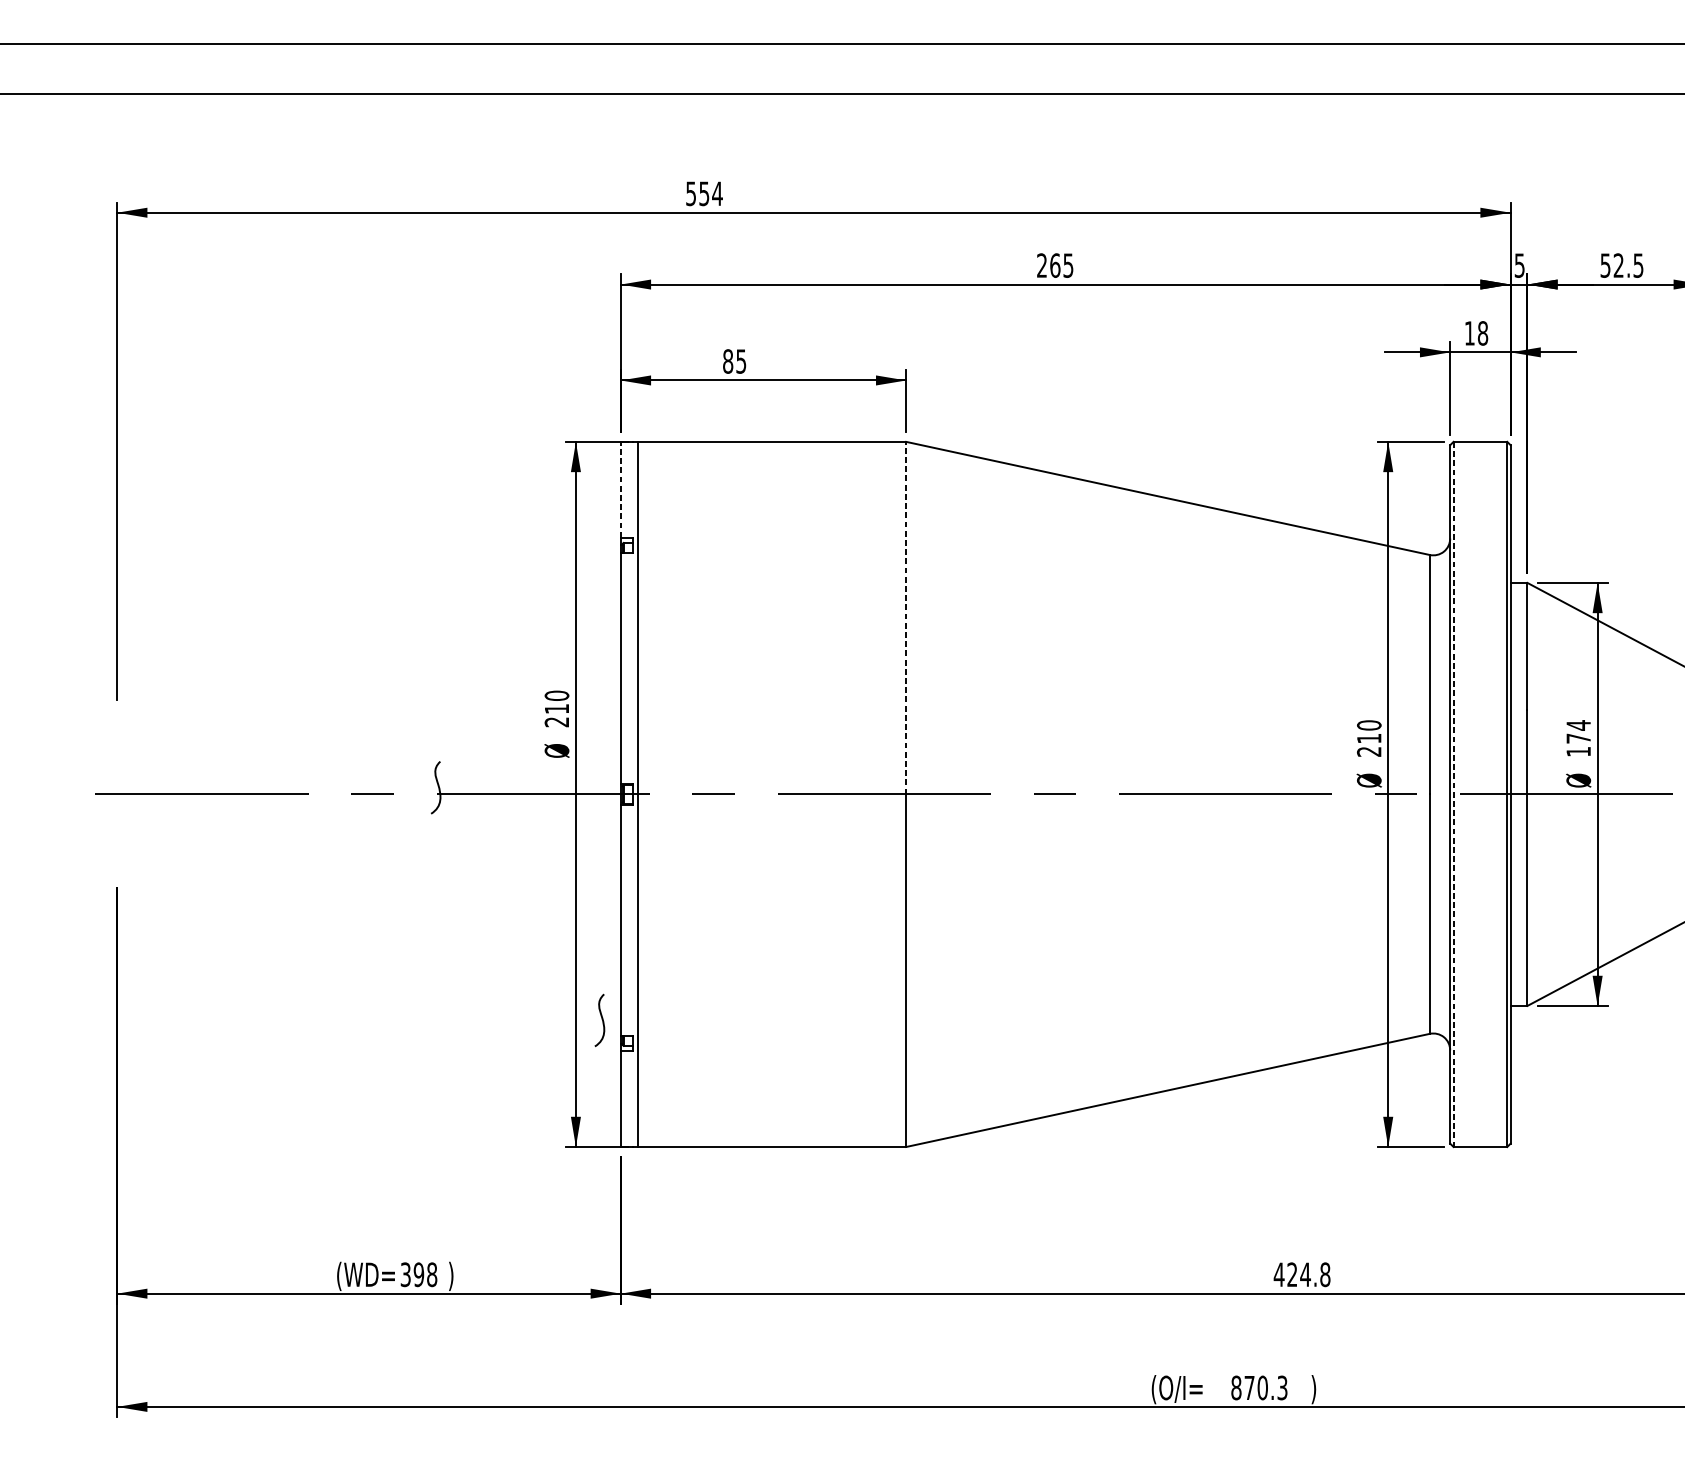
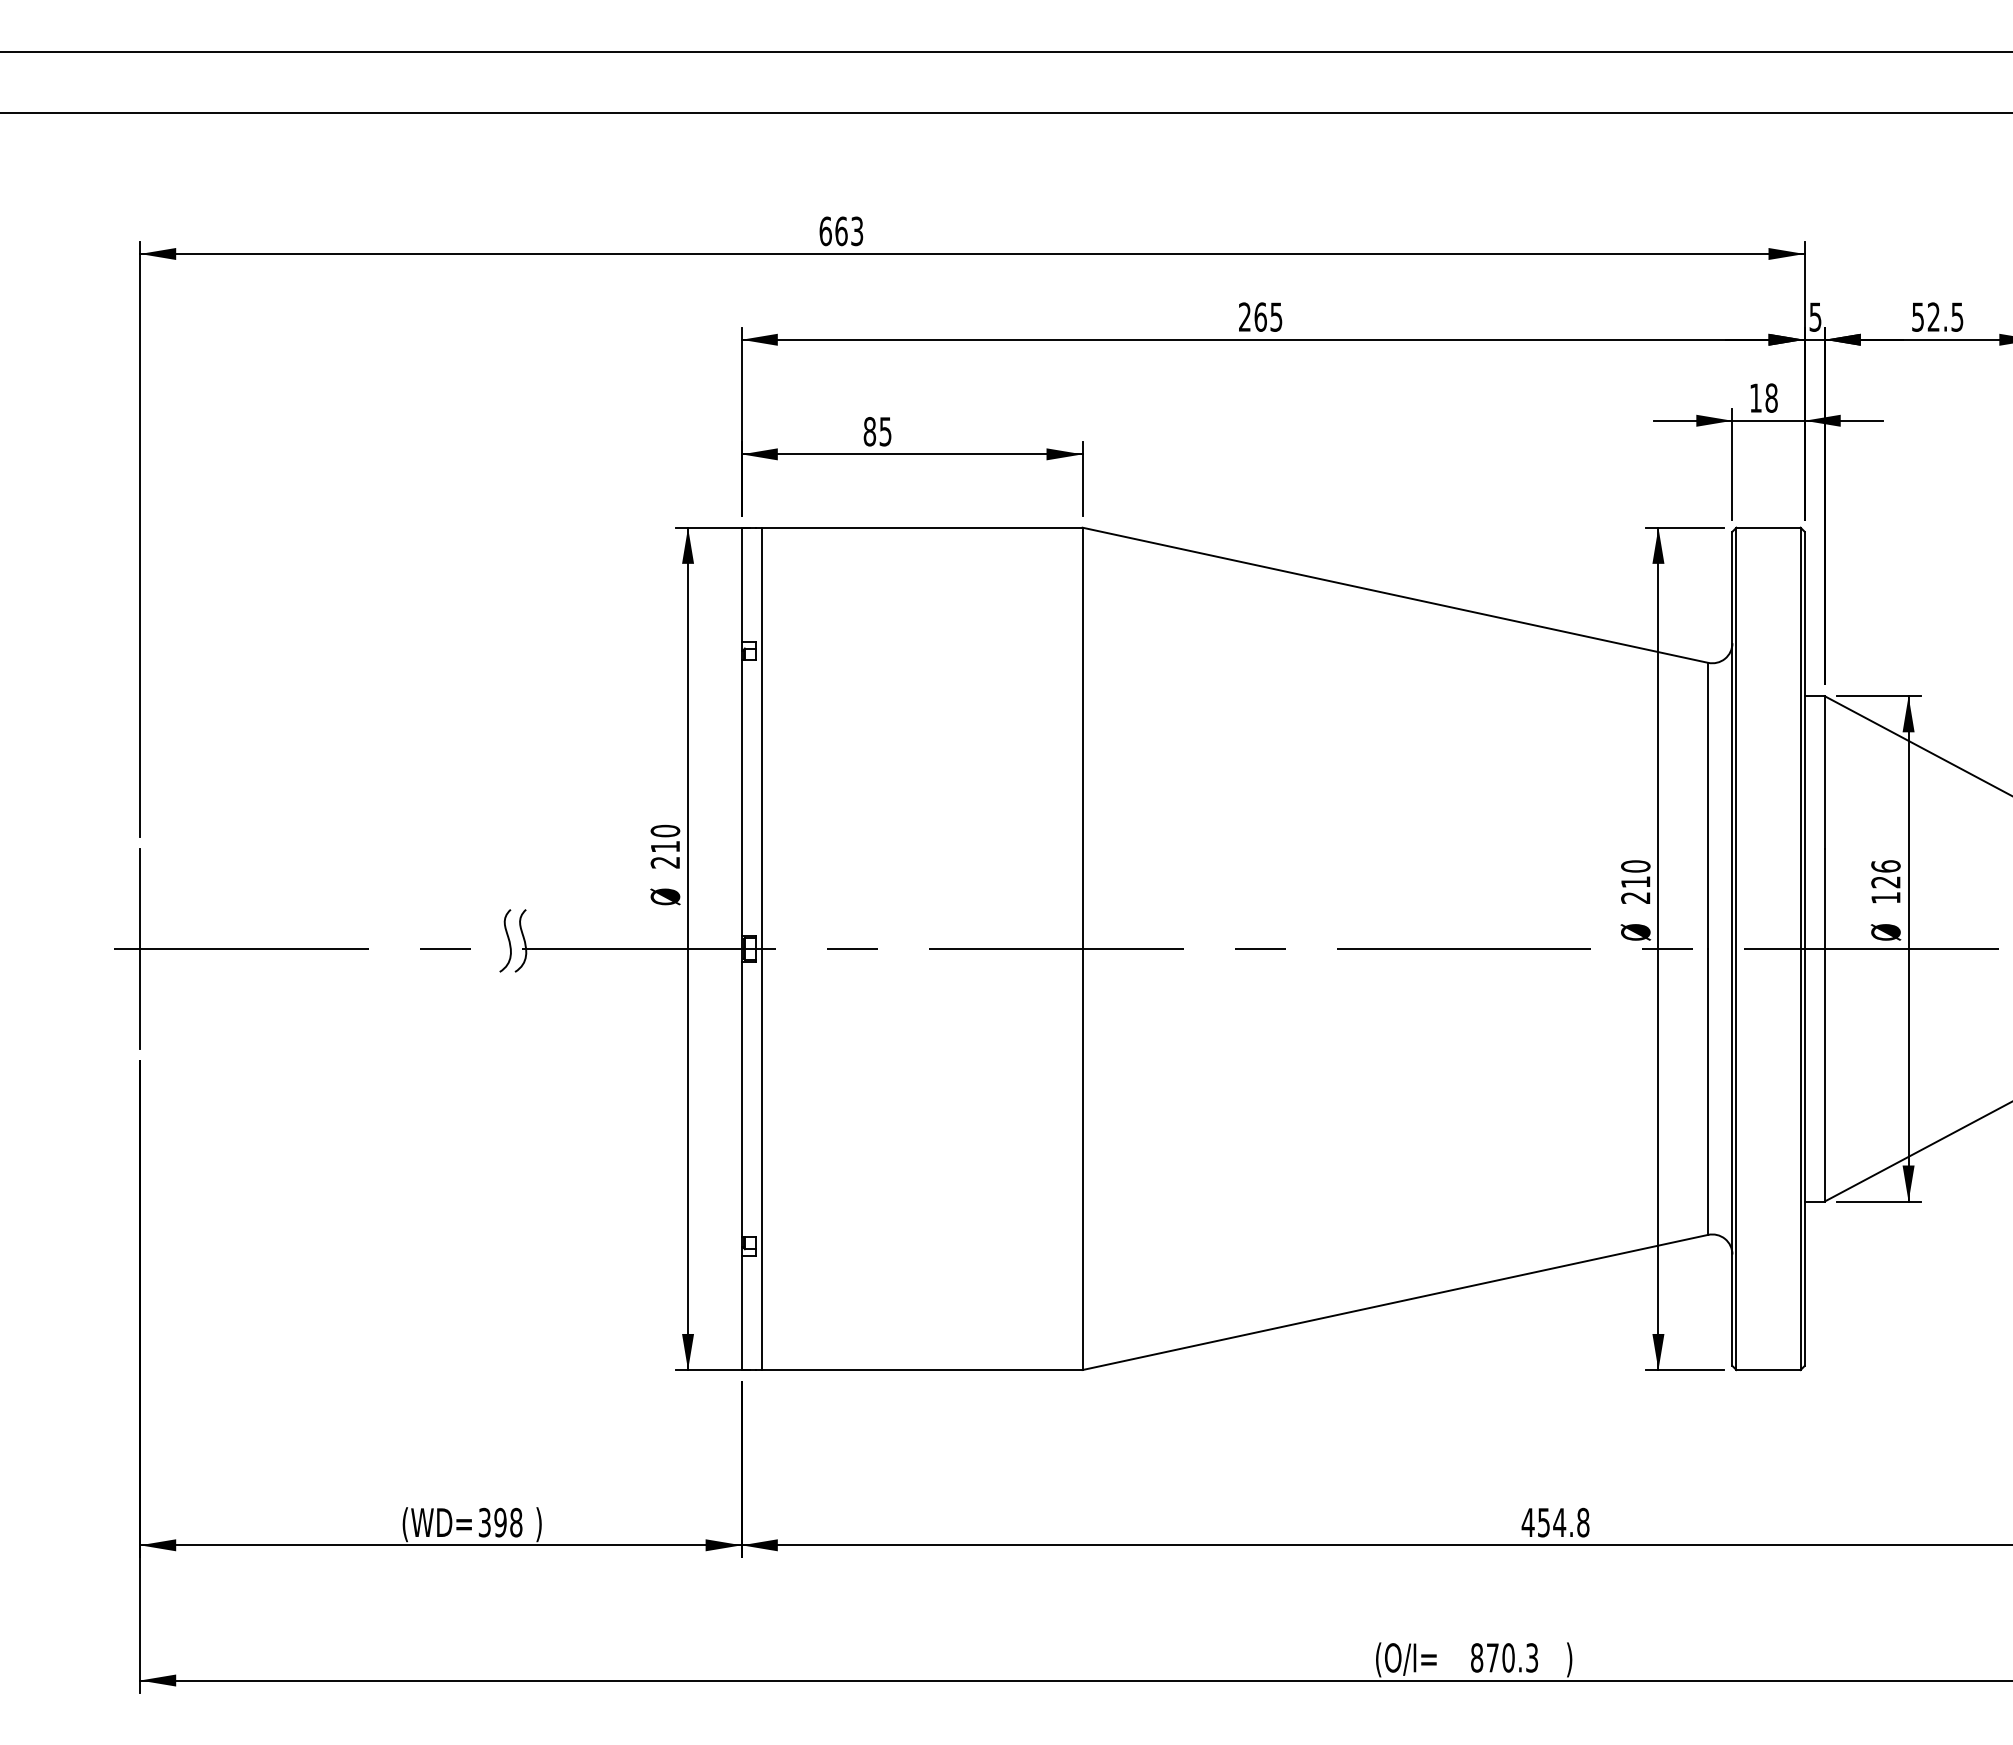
text: (704, 193) -> (841, 231), 554 -> 663
line: (620, 489) -> (741, 584), dashed -> solid
line: (906, 618) -> (1082, 738), dashed -> solid
text: (1578, 732) -> (1885, 874), 174 -> 126
line: (117, 794) -> (140, 948), added
line: (1453, 794) -> (1736, 949), dashed -> solid
curve: (601, 1018) -> (507, 938), moved
text: (1292, 1274) -> (1543, 1522), 424.8 -> 454.8

